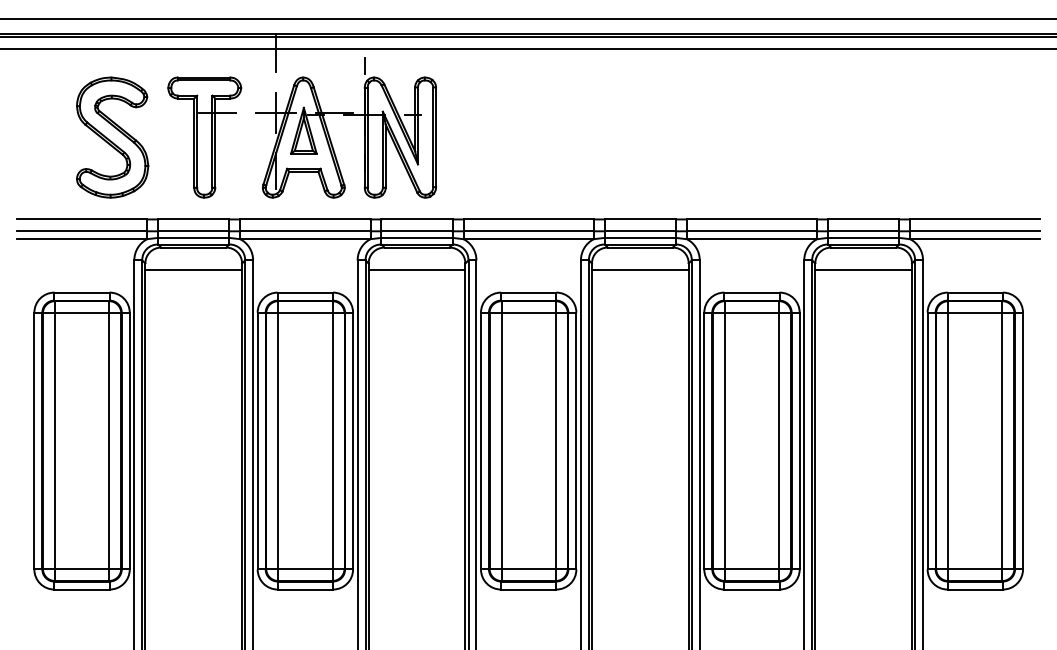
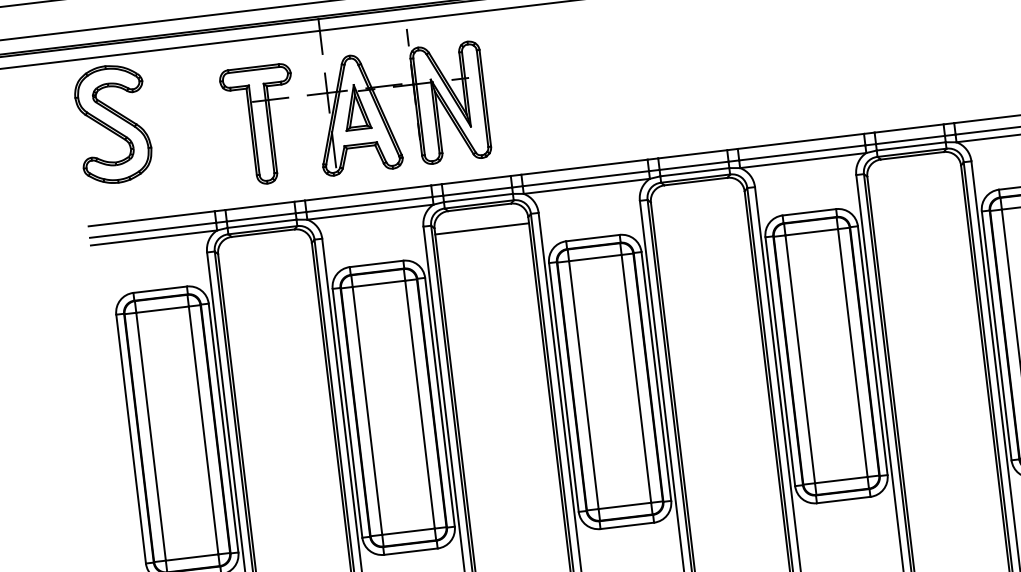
part: (112, 137) -> (113, 124), moved
line: (193, 269) -> (265, 254), removed
line: (639, 269) -> (697, 202), removed
line: (863, 269) -> (914, 177), removed

